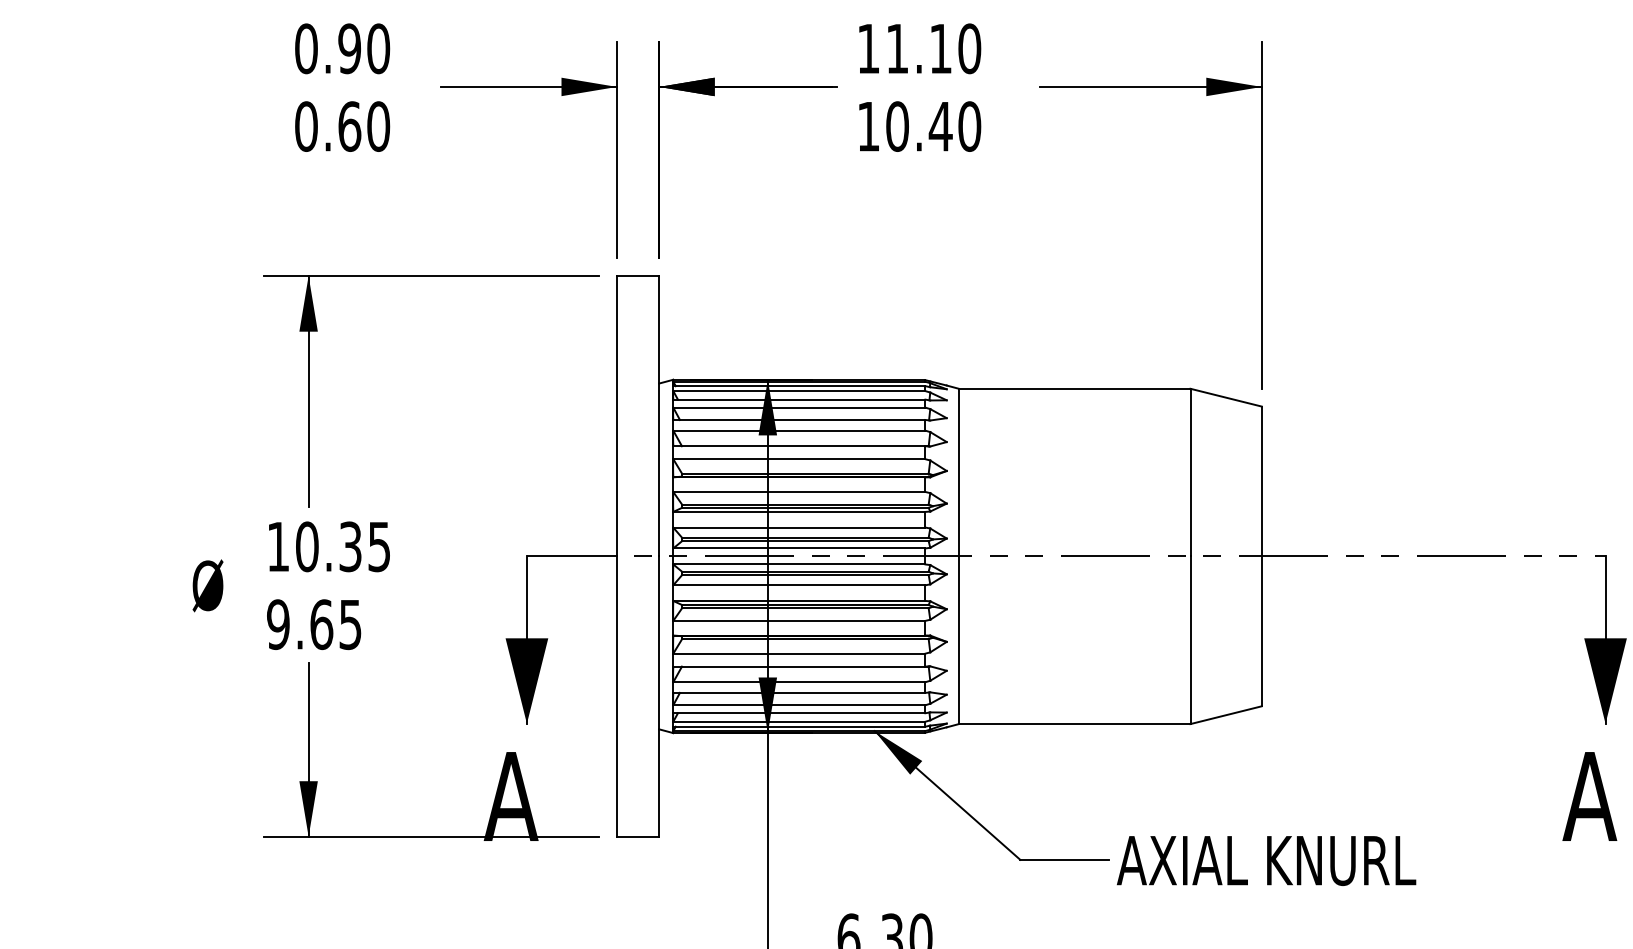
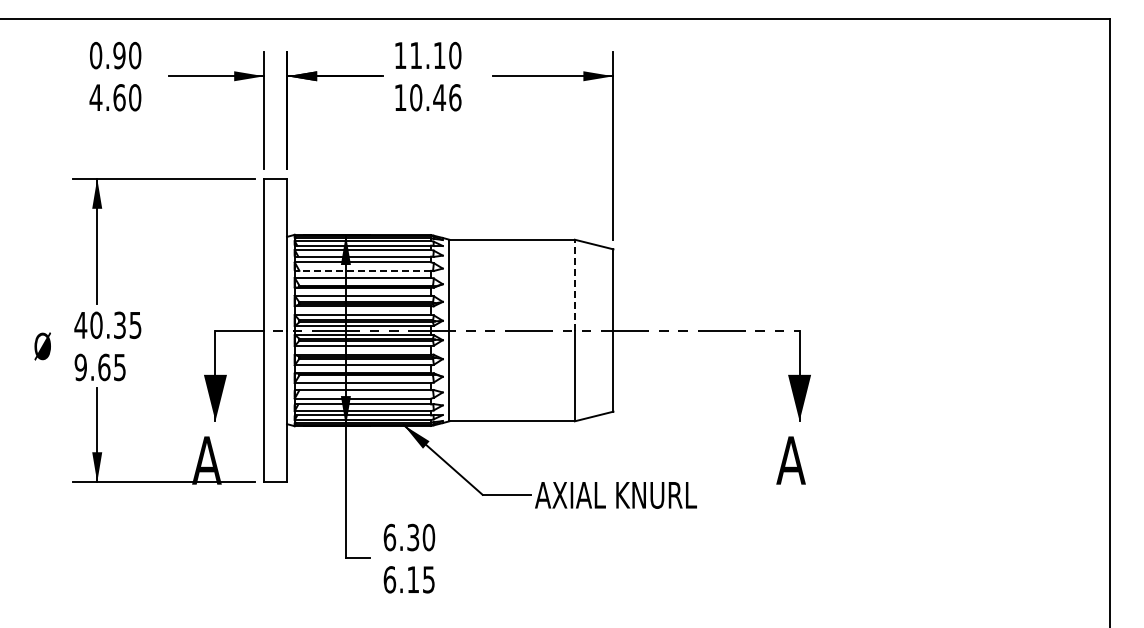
text: (305, 126) -> (95, 97), 0.60 -> 4.60
text: (970, 126) -> (455, 97), 10.40 -> 10.46
line: (798, 445) -> (362, 270), solid -> dashed
line: (1189, 471) -> (574, 284), solid -> dashed
text: (277, 547) -> (80, 325), 10.35 -> 40.35

